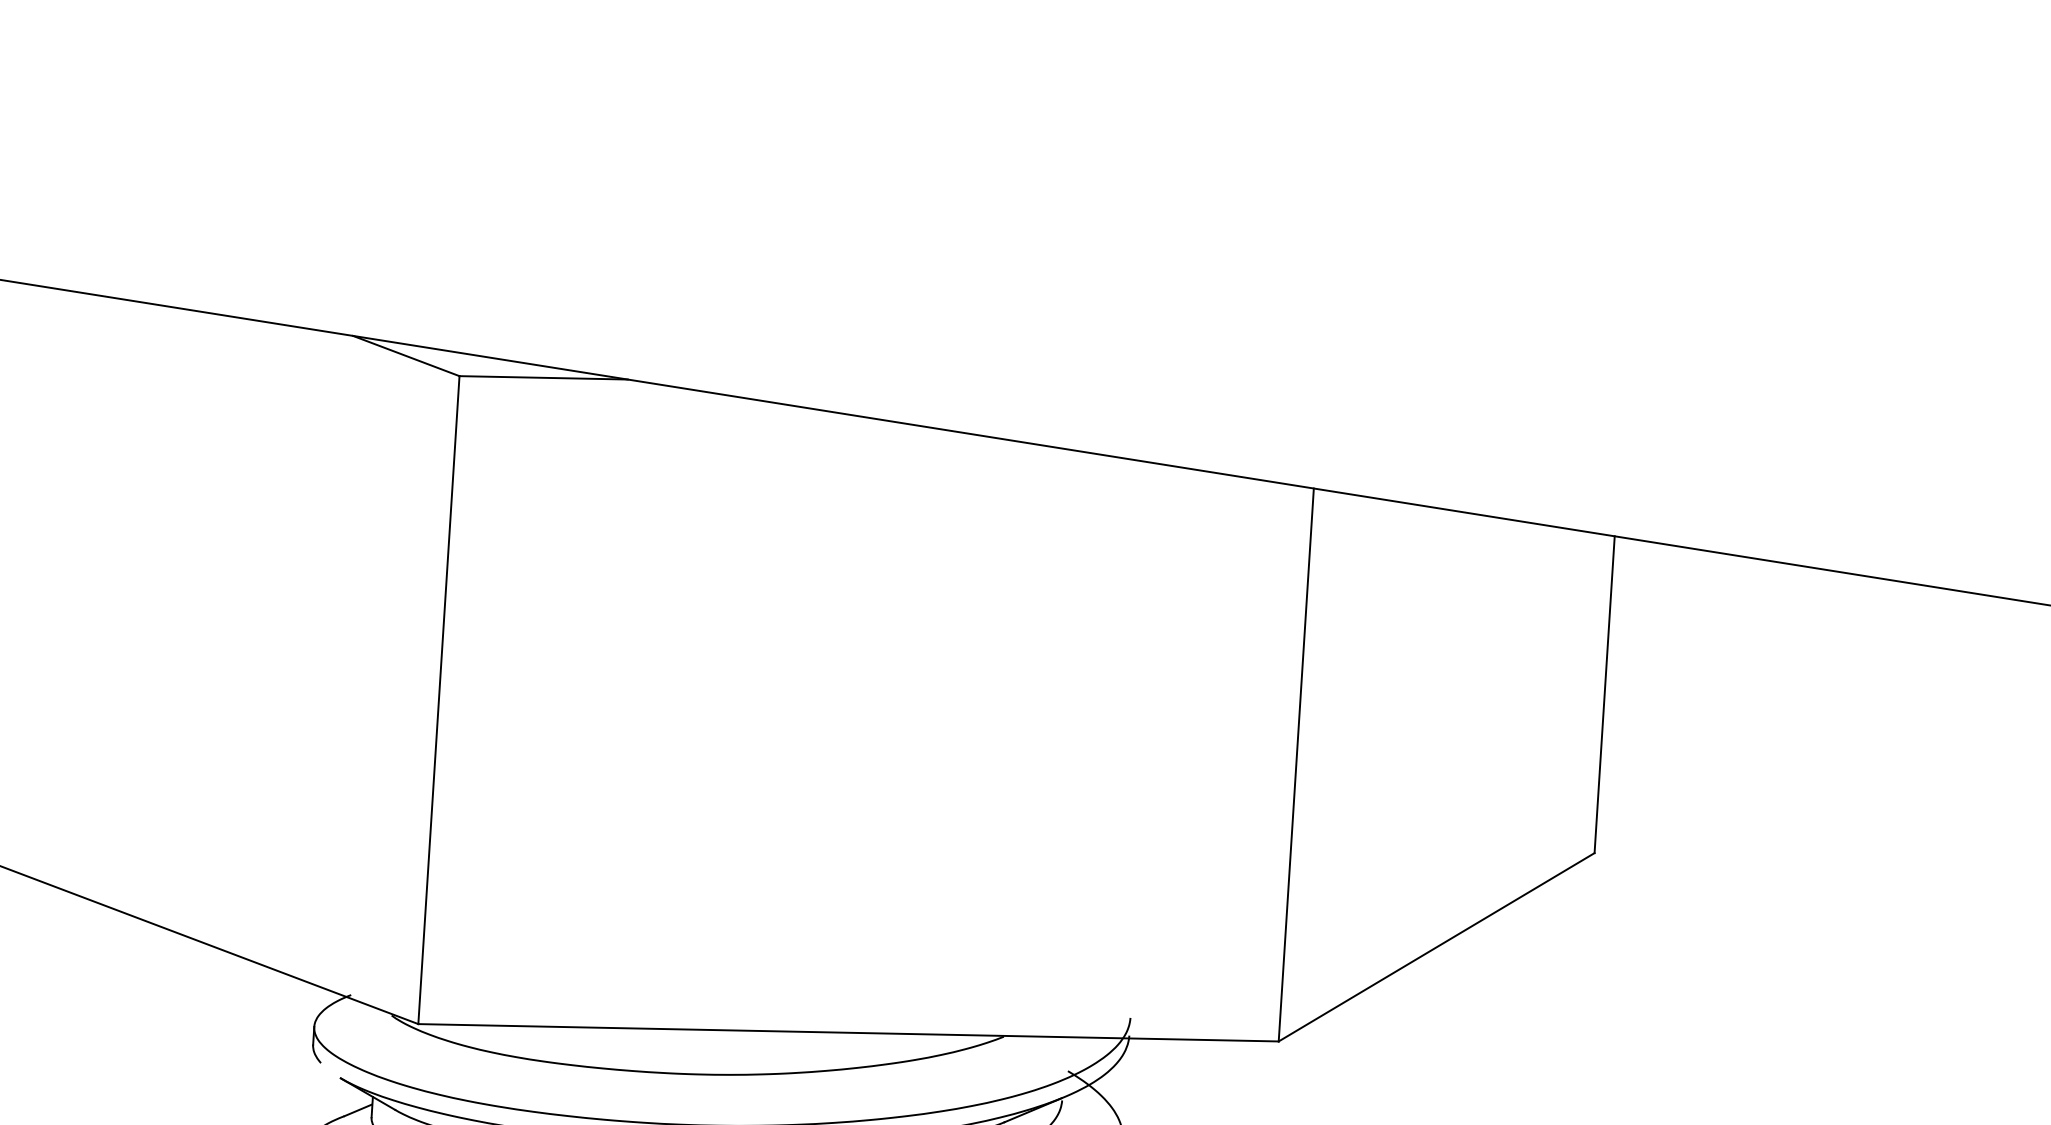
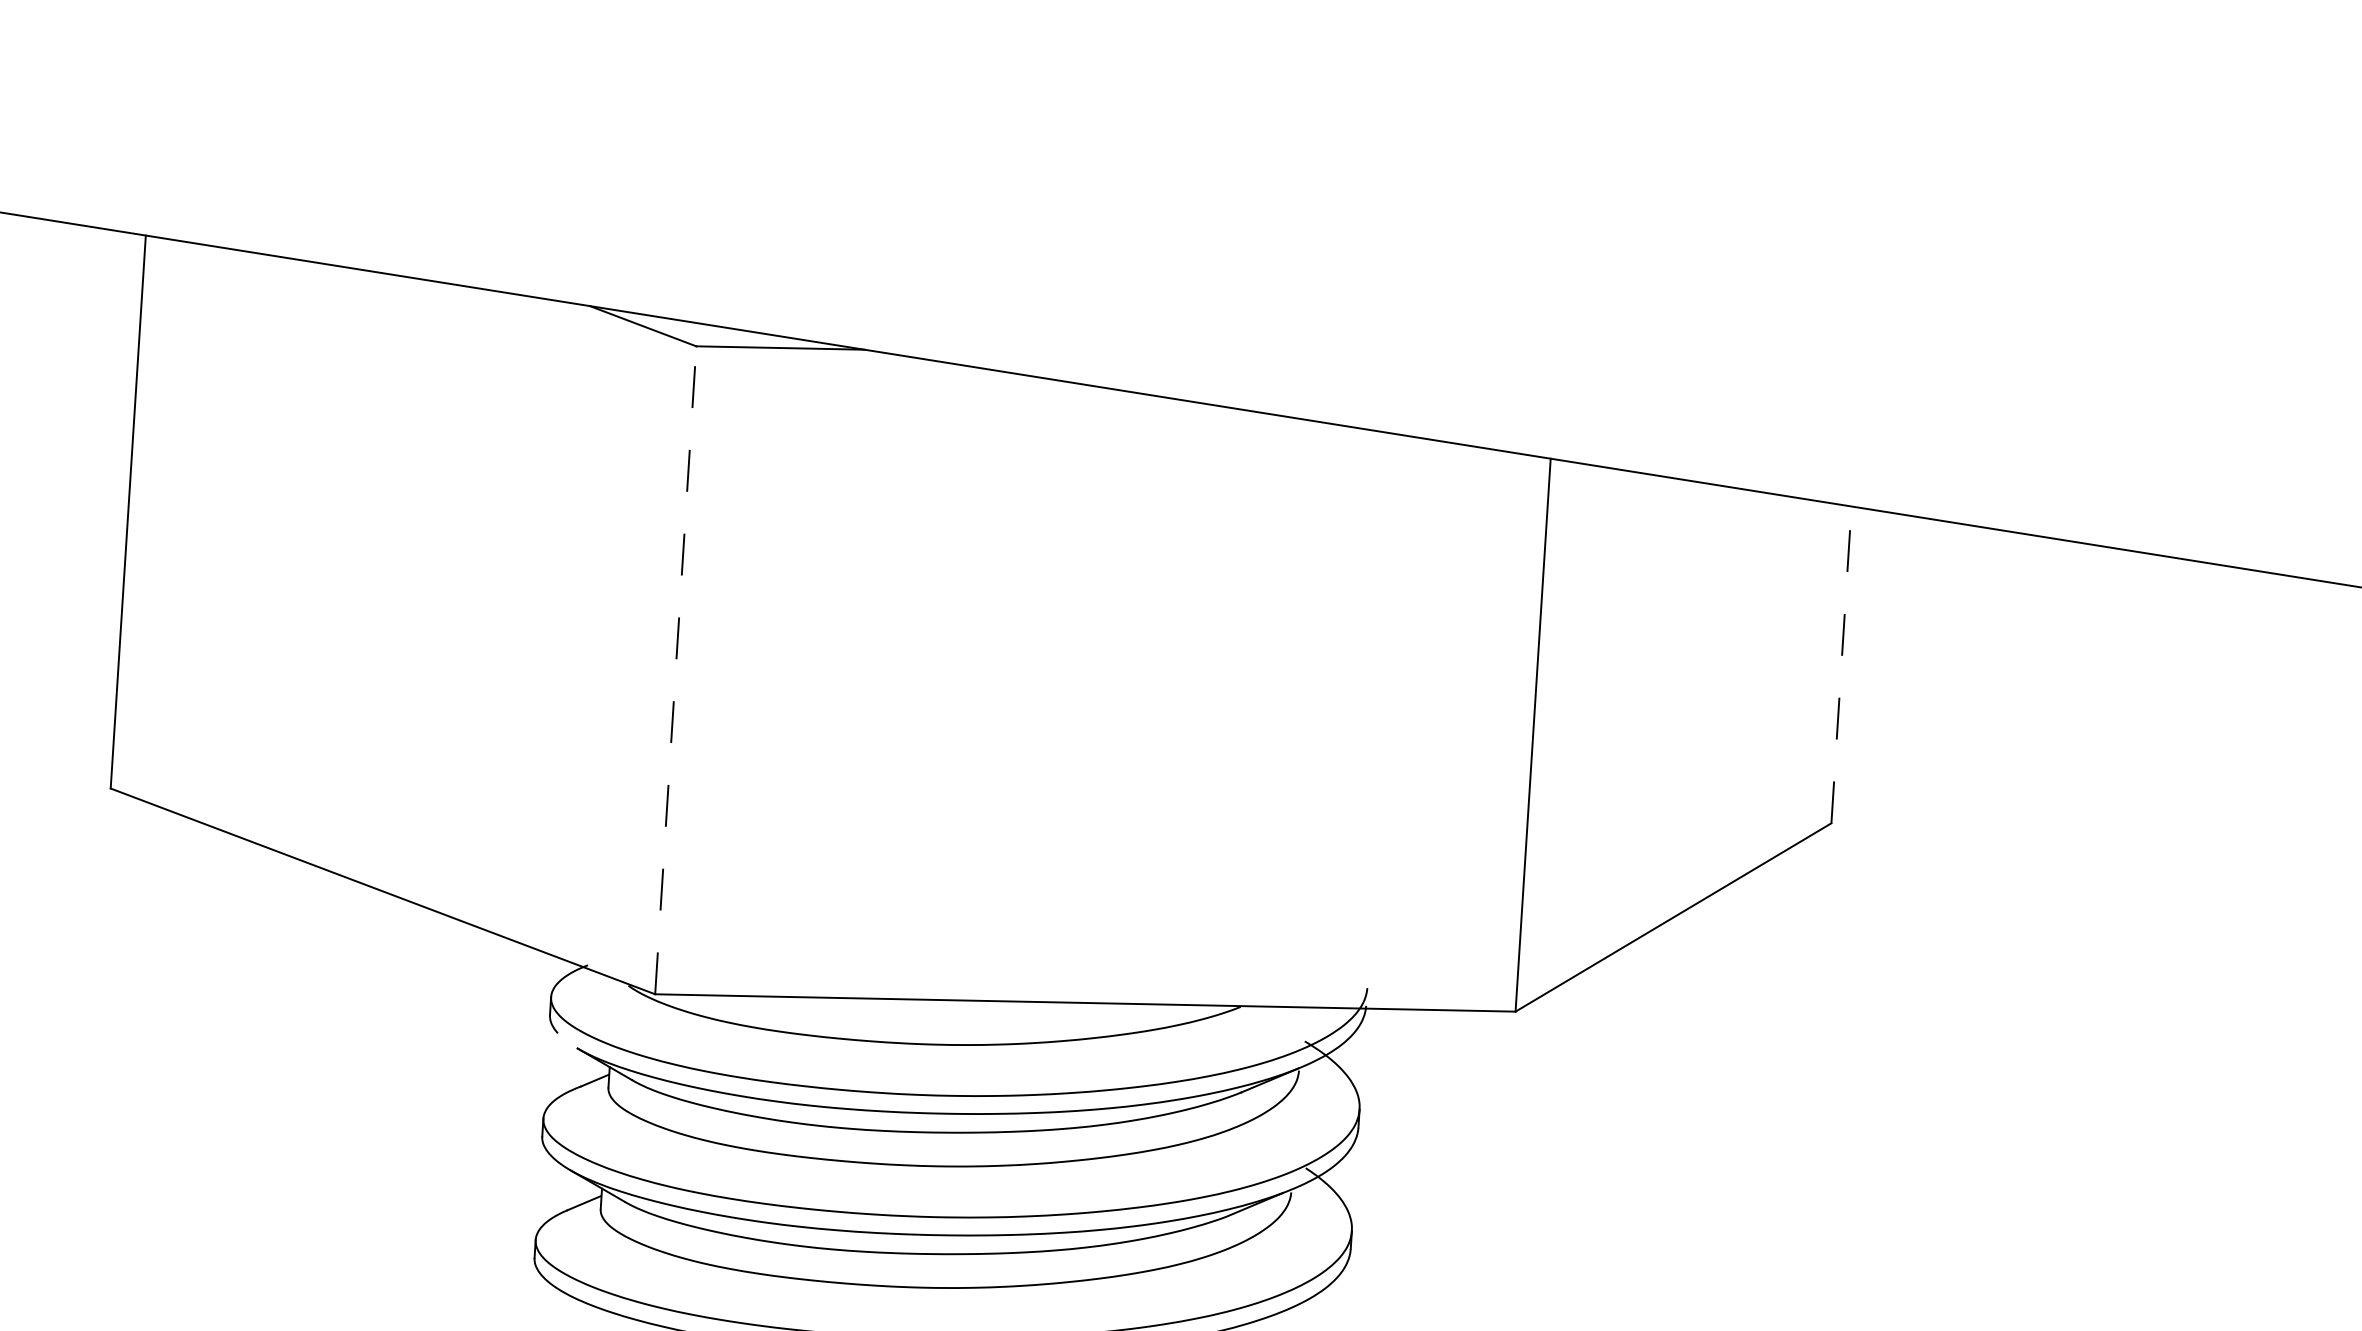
line: (1604, 694) -> (1841, 664), solid -> dashed
line: (438, 700) -> (675, 670), solid -> dashed

